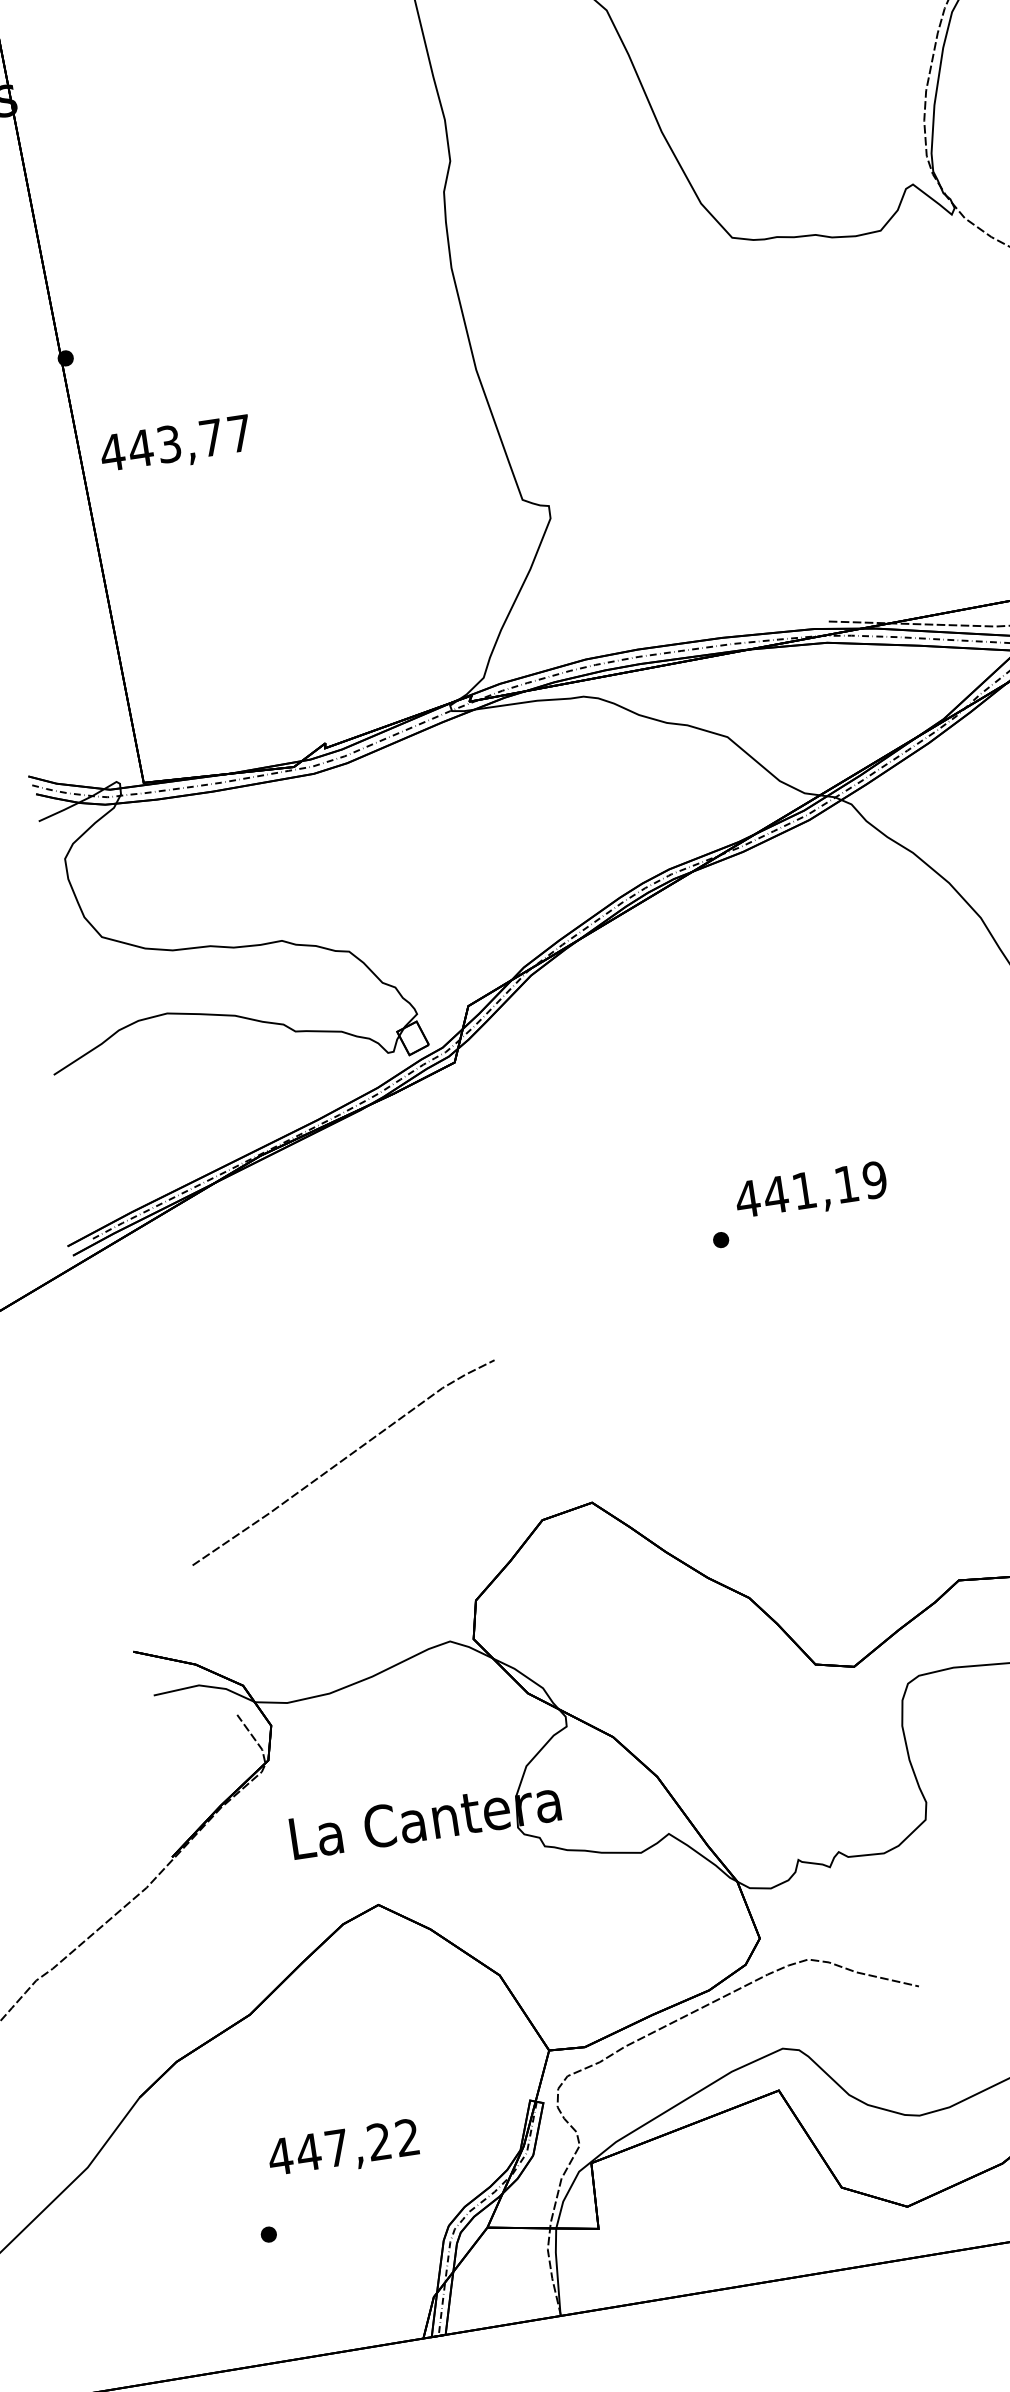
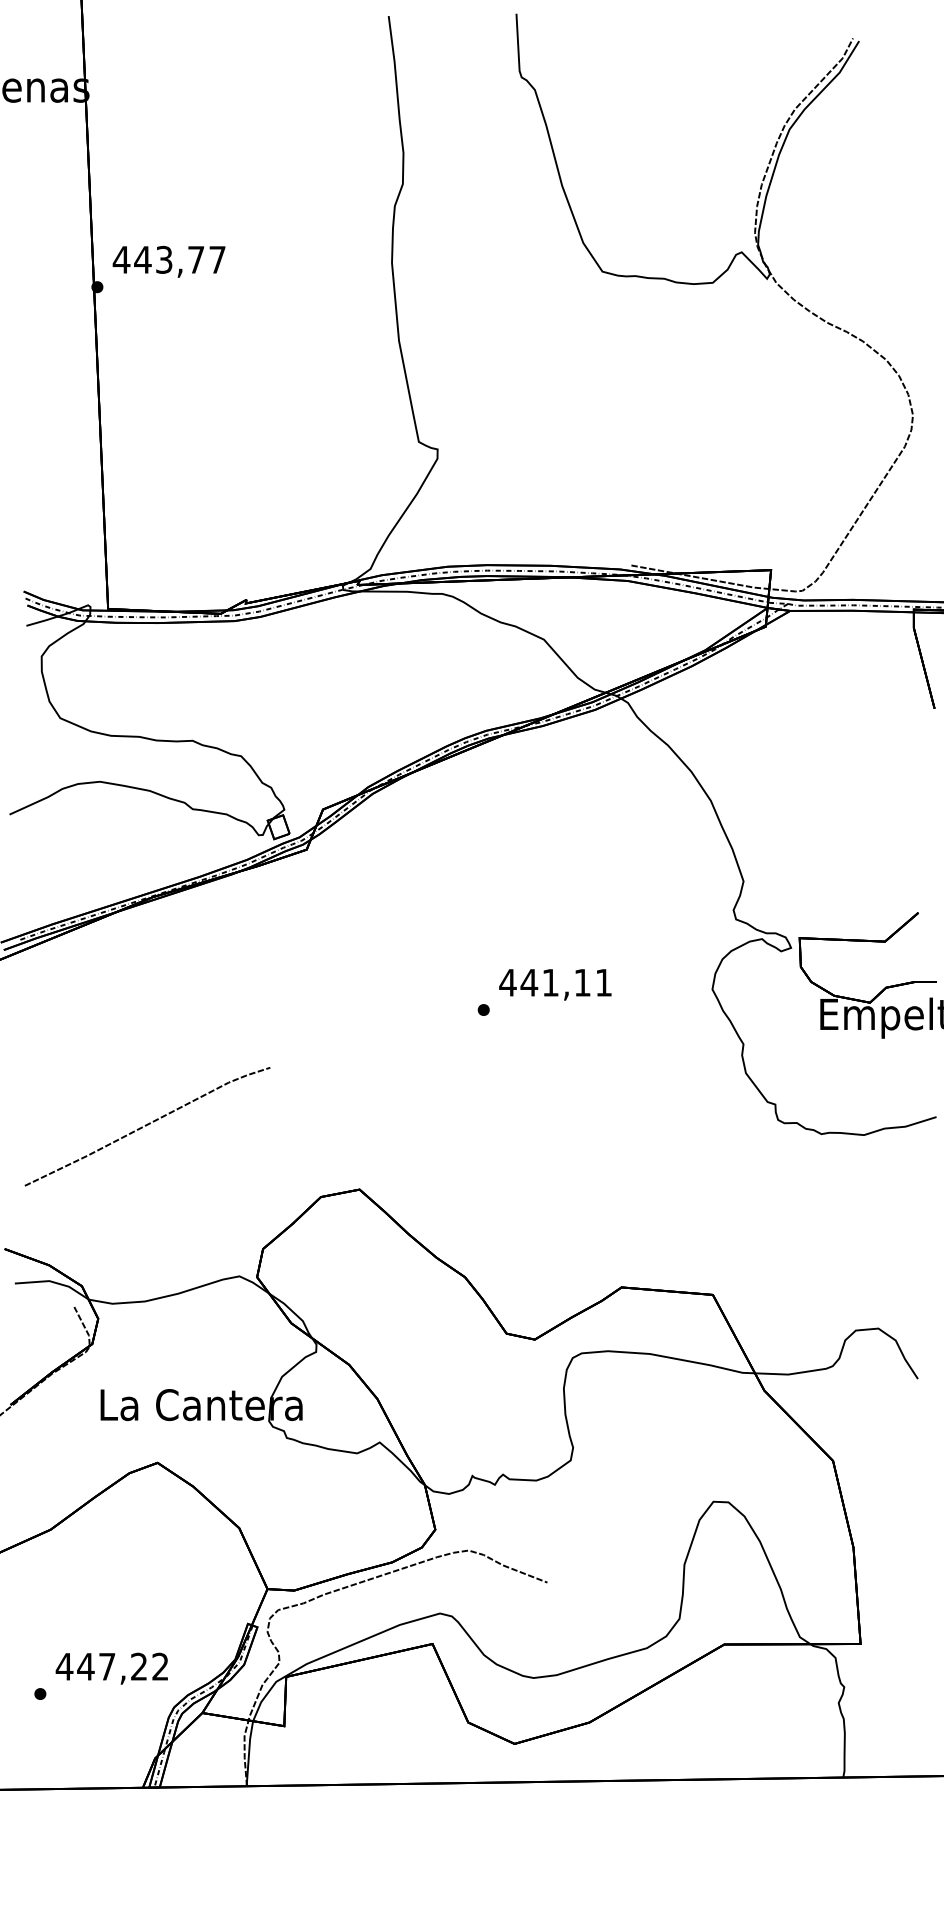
text: (175, 445) -> (168, 261), moved
text: (874, 1179) -> (603, 982), 441,19 -> 441,11
line: (343, 1461) -> (147, 1125), moved
text: (343, 2149) -> (111, 1668), moved

